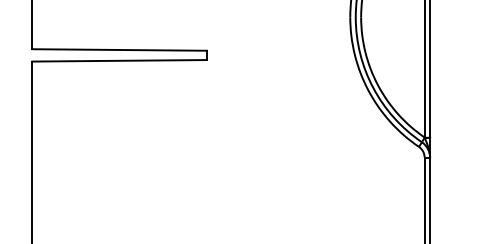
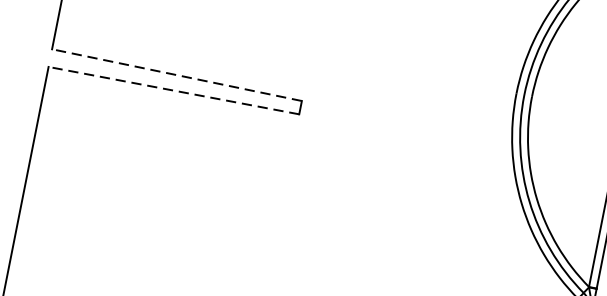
line: (119, 49) -> (176, 74), solid -> dashed
line: (119, 60) -> (173, 90), solid -> dashed

